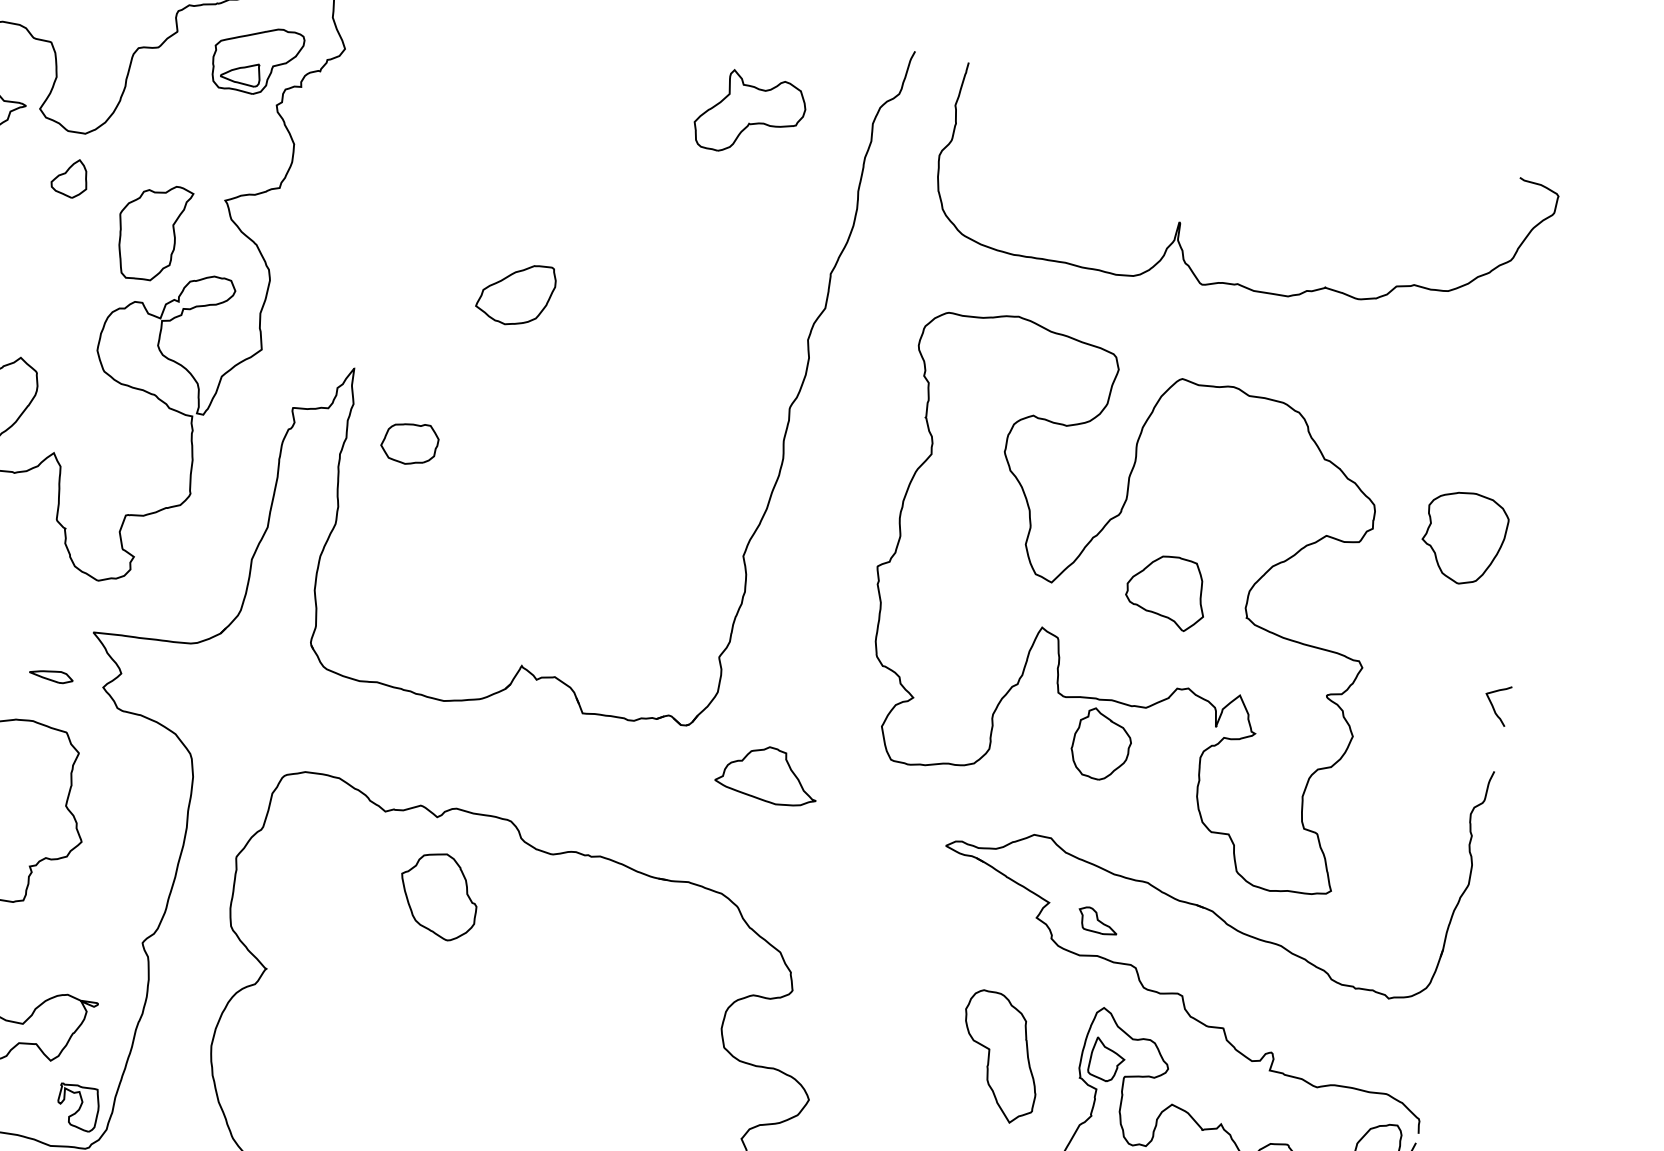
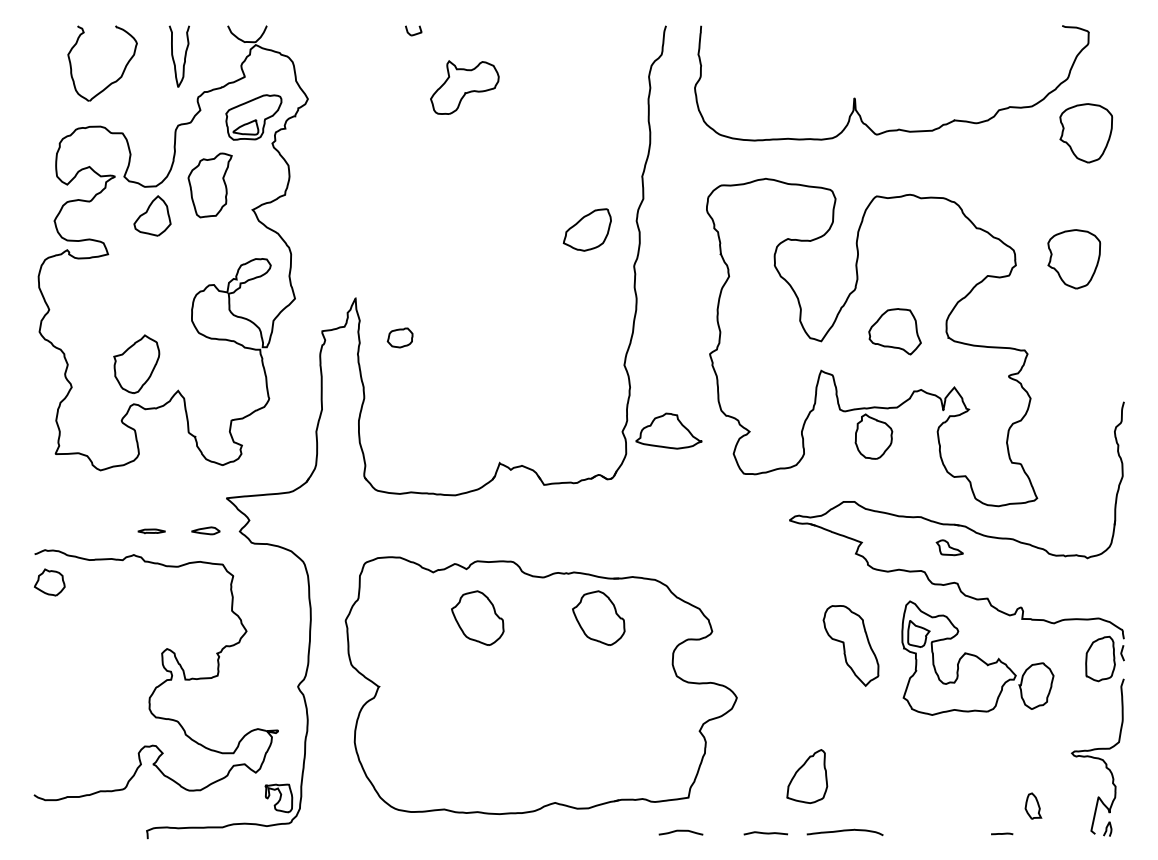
part: (749, 115) -> (464, 87), moved
part: (70, 177) -> (152, 215), size x1.6
part: (150, 231) -> (209, 185), moved
part: (515, 292) -> (586, 229), moved
part: (1522, 349) -> (1086, 133), added
part: (408, 442) -> (399, 337), size x0.7
curve: (1494, 705) -> (1115, 360), removed
part: (768, 773) -> (668, 430), moved
part: (1097, 920) -> (949, 547), moved
part: (623, 933) -> (598, 617), added

